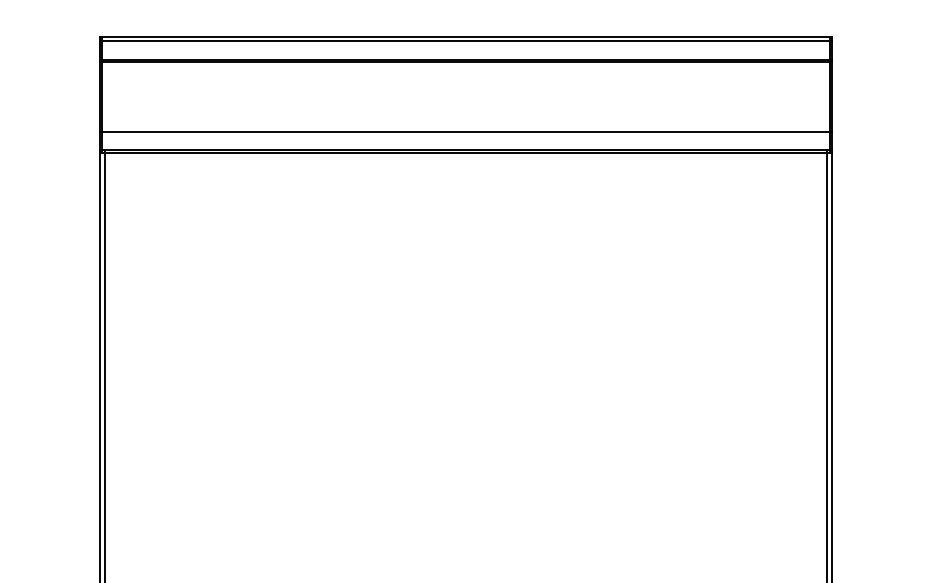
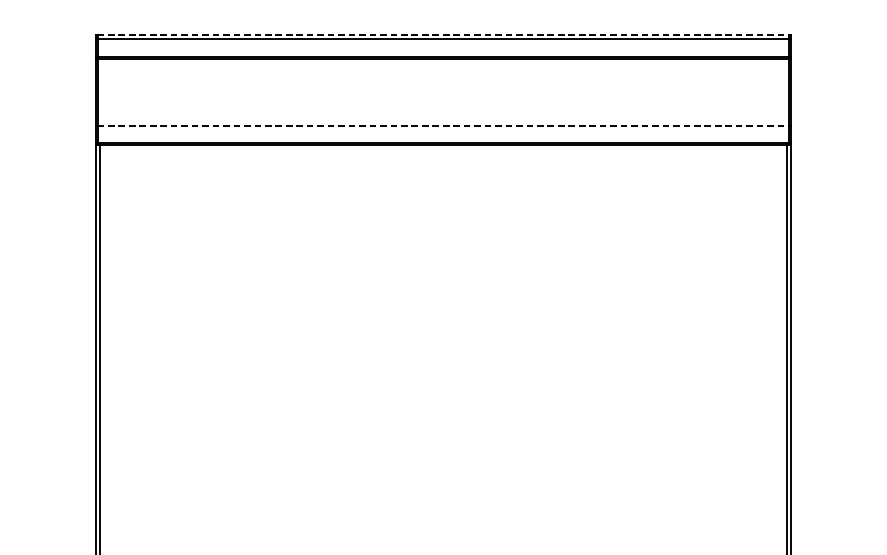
line: (465, 36) -> (443, 34), solid -> dashed
line: (465, 131) -> (443, 125), solid -> dashed

